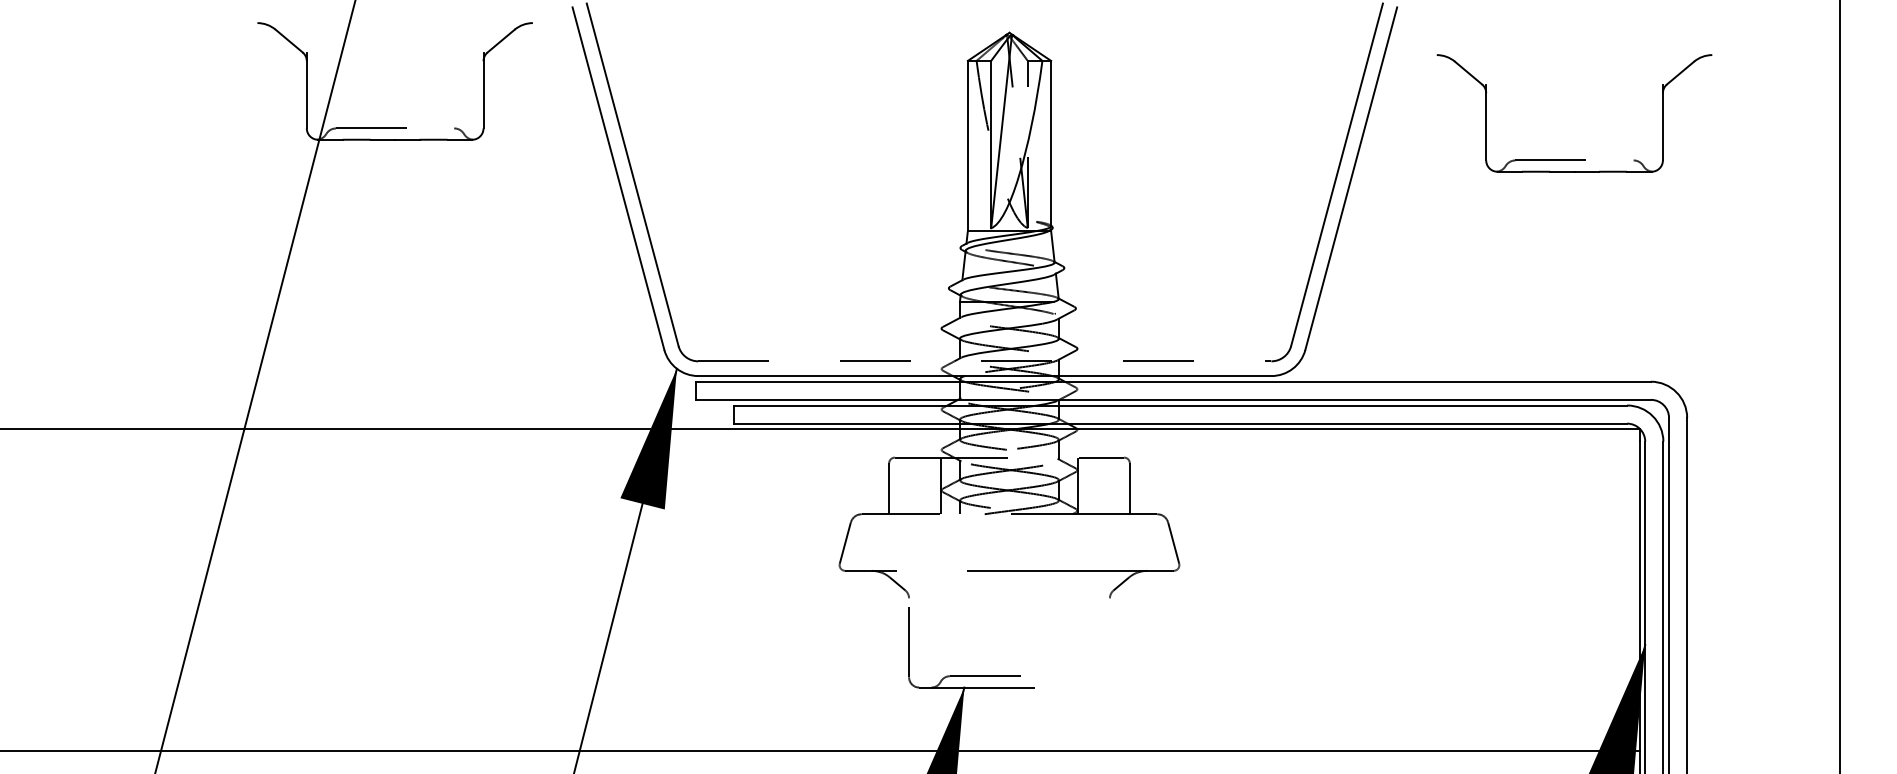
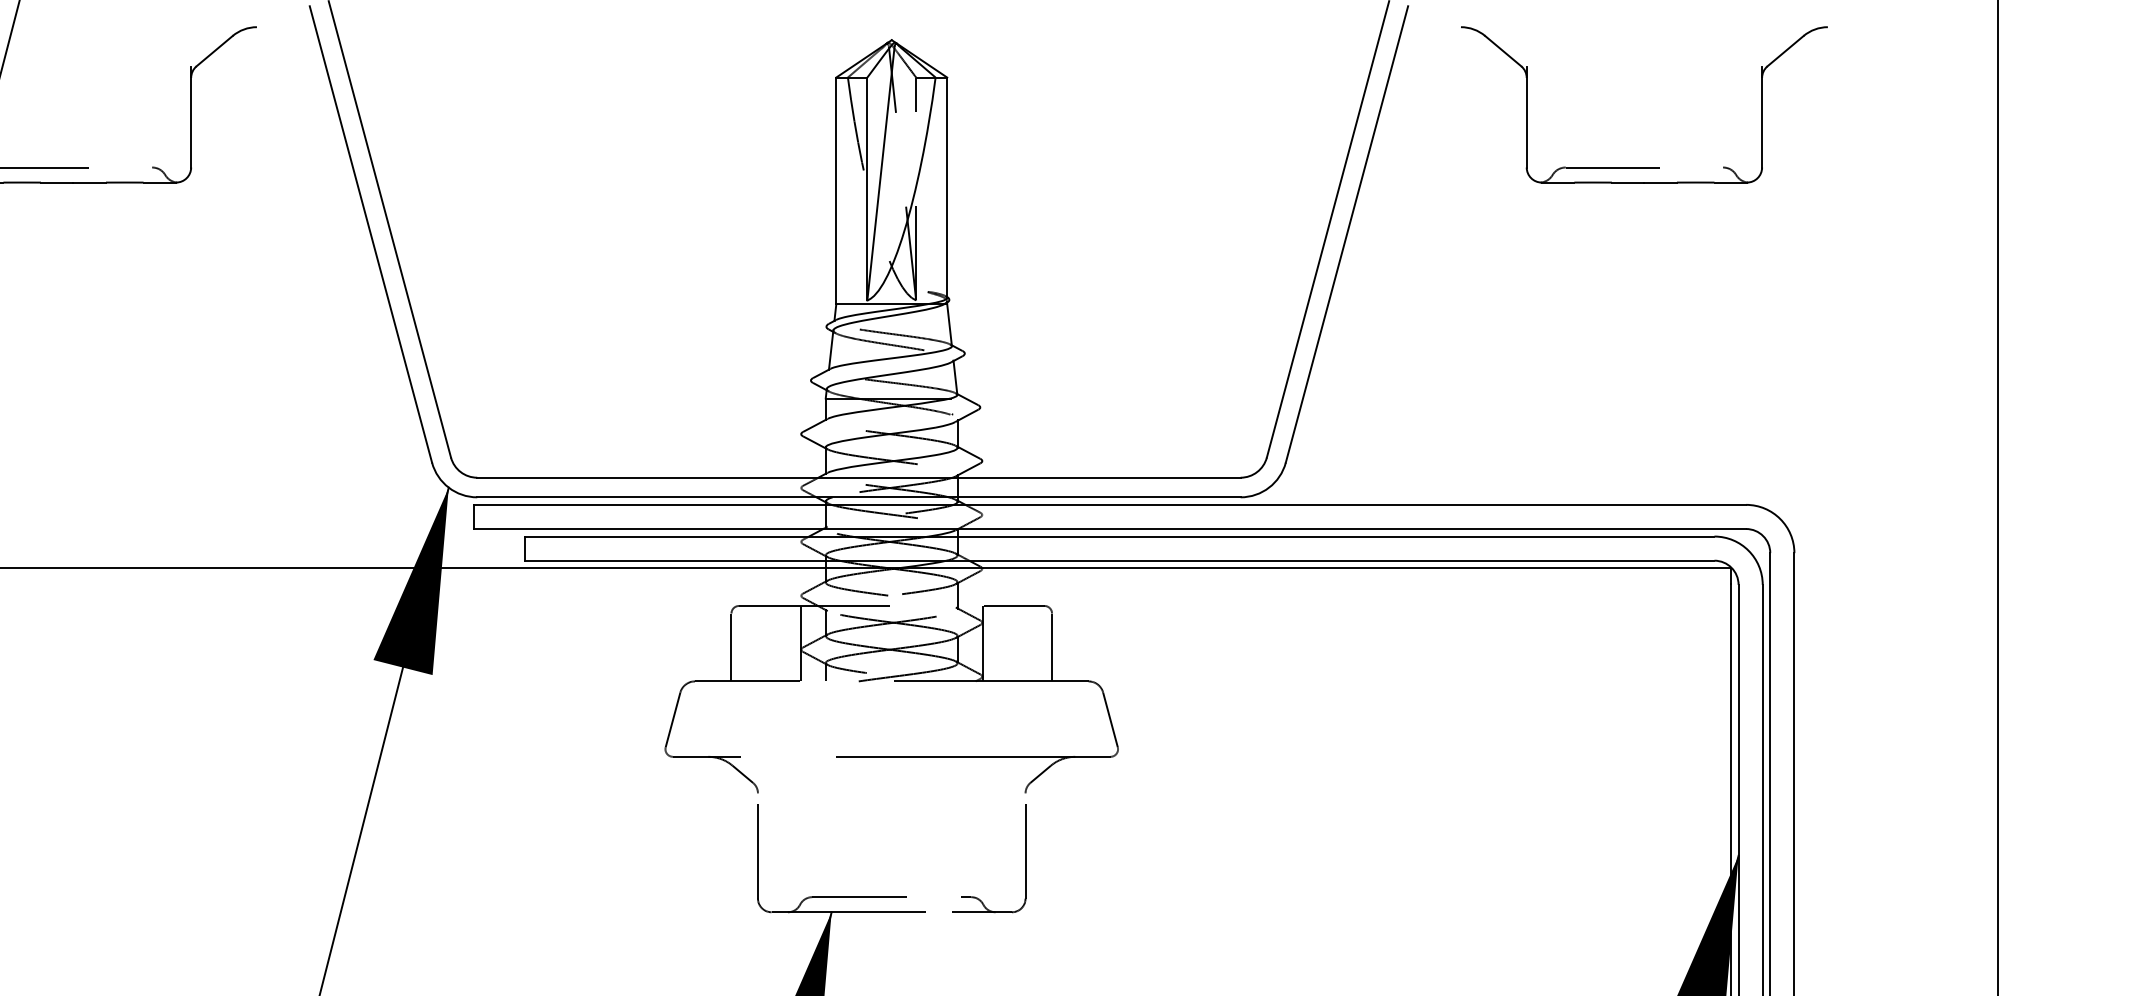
part: (1574, 159) -> (1644, 166), moved
line: (984, 361) -> (858, 477), dashed -> solid
part: (1109, 647) -> (1024, 858), added

